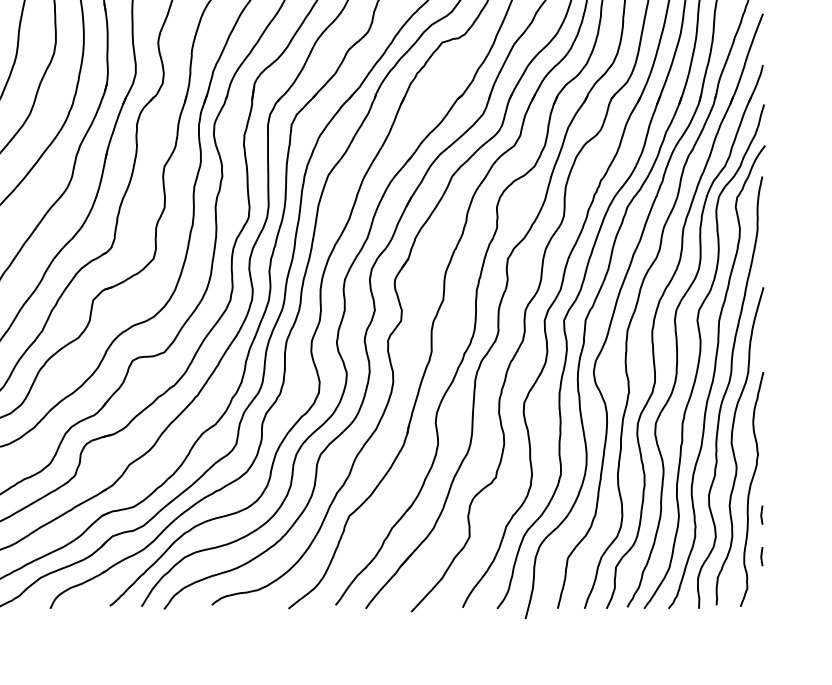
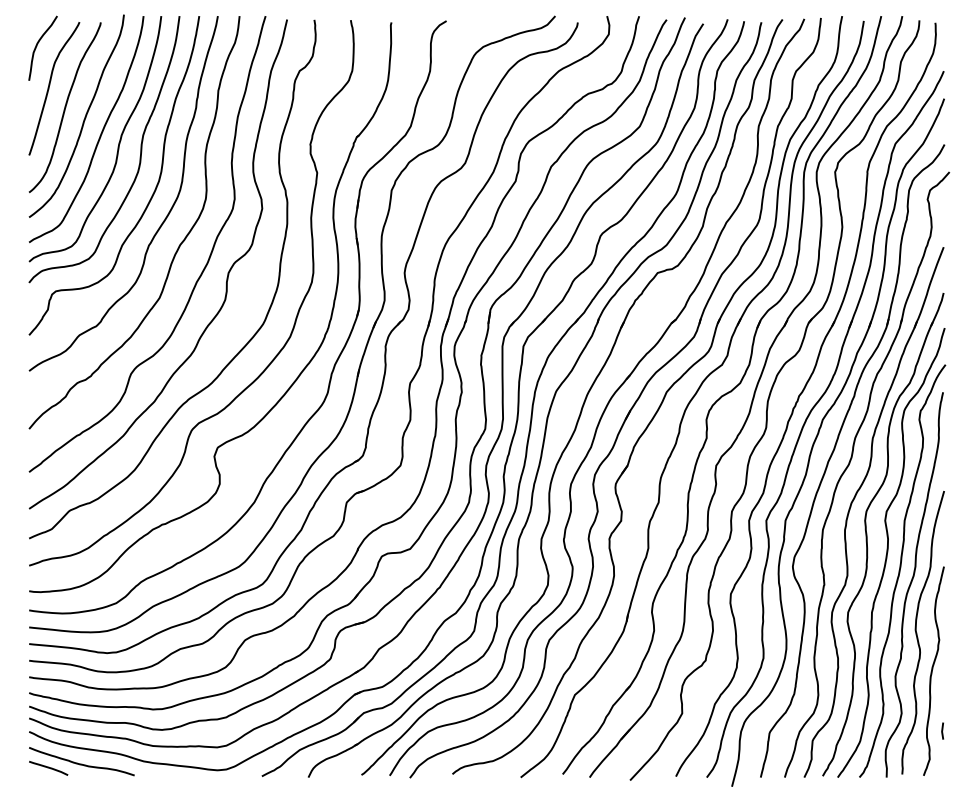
line: (761, 514) -> (942, 693), removed

